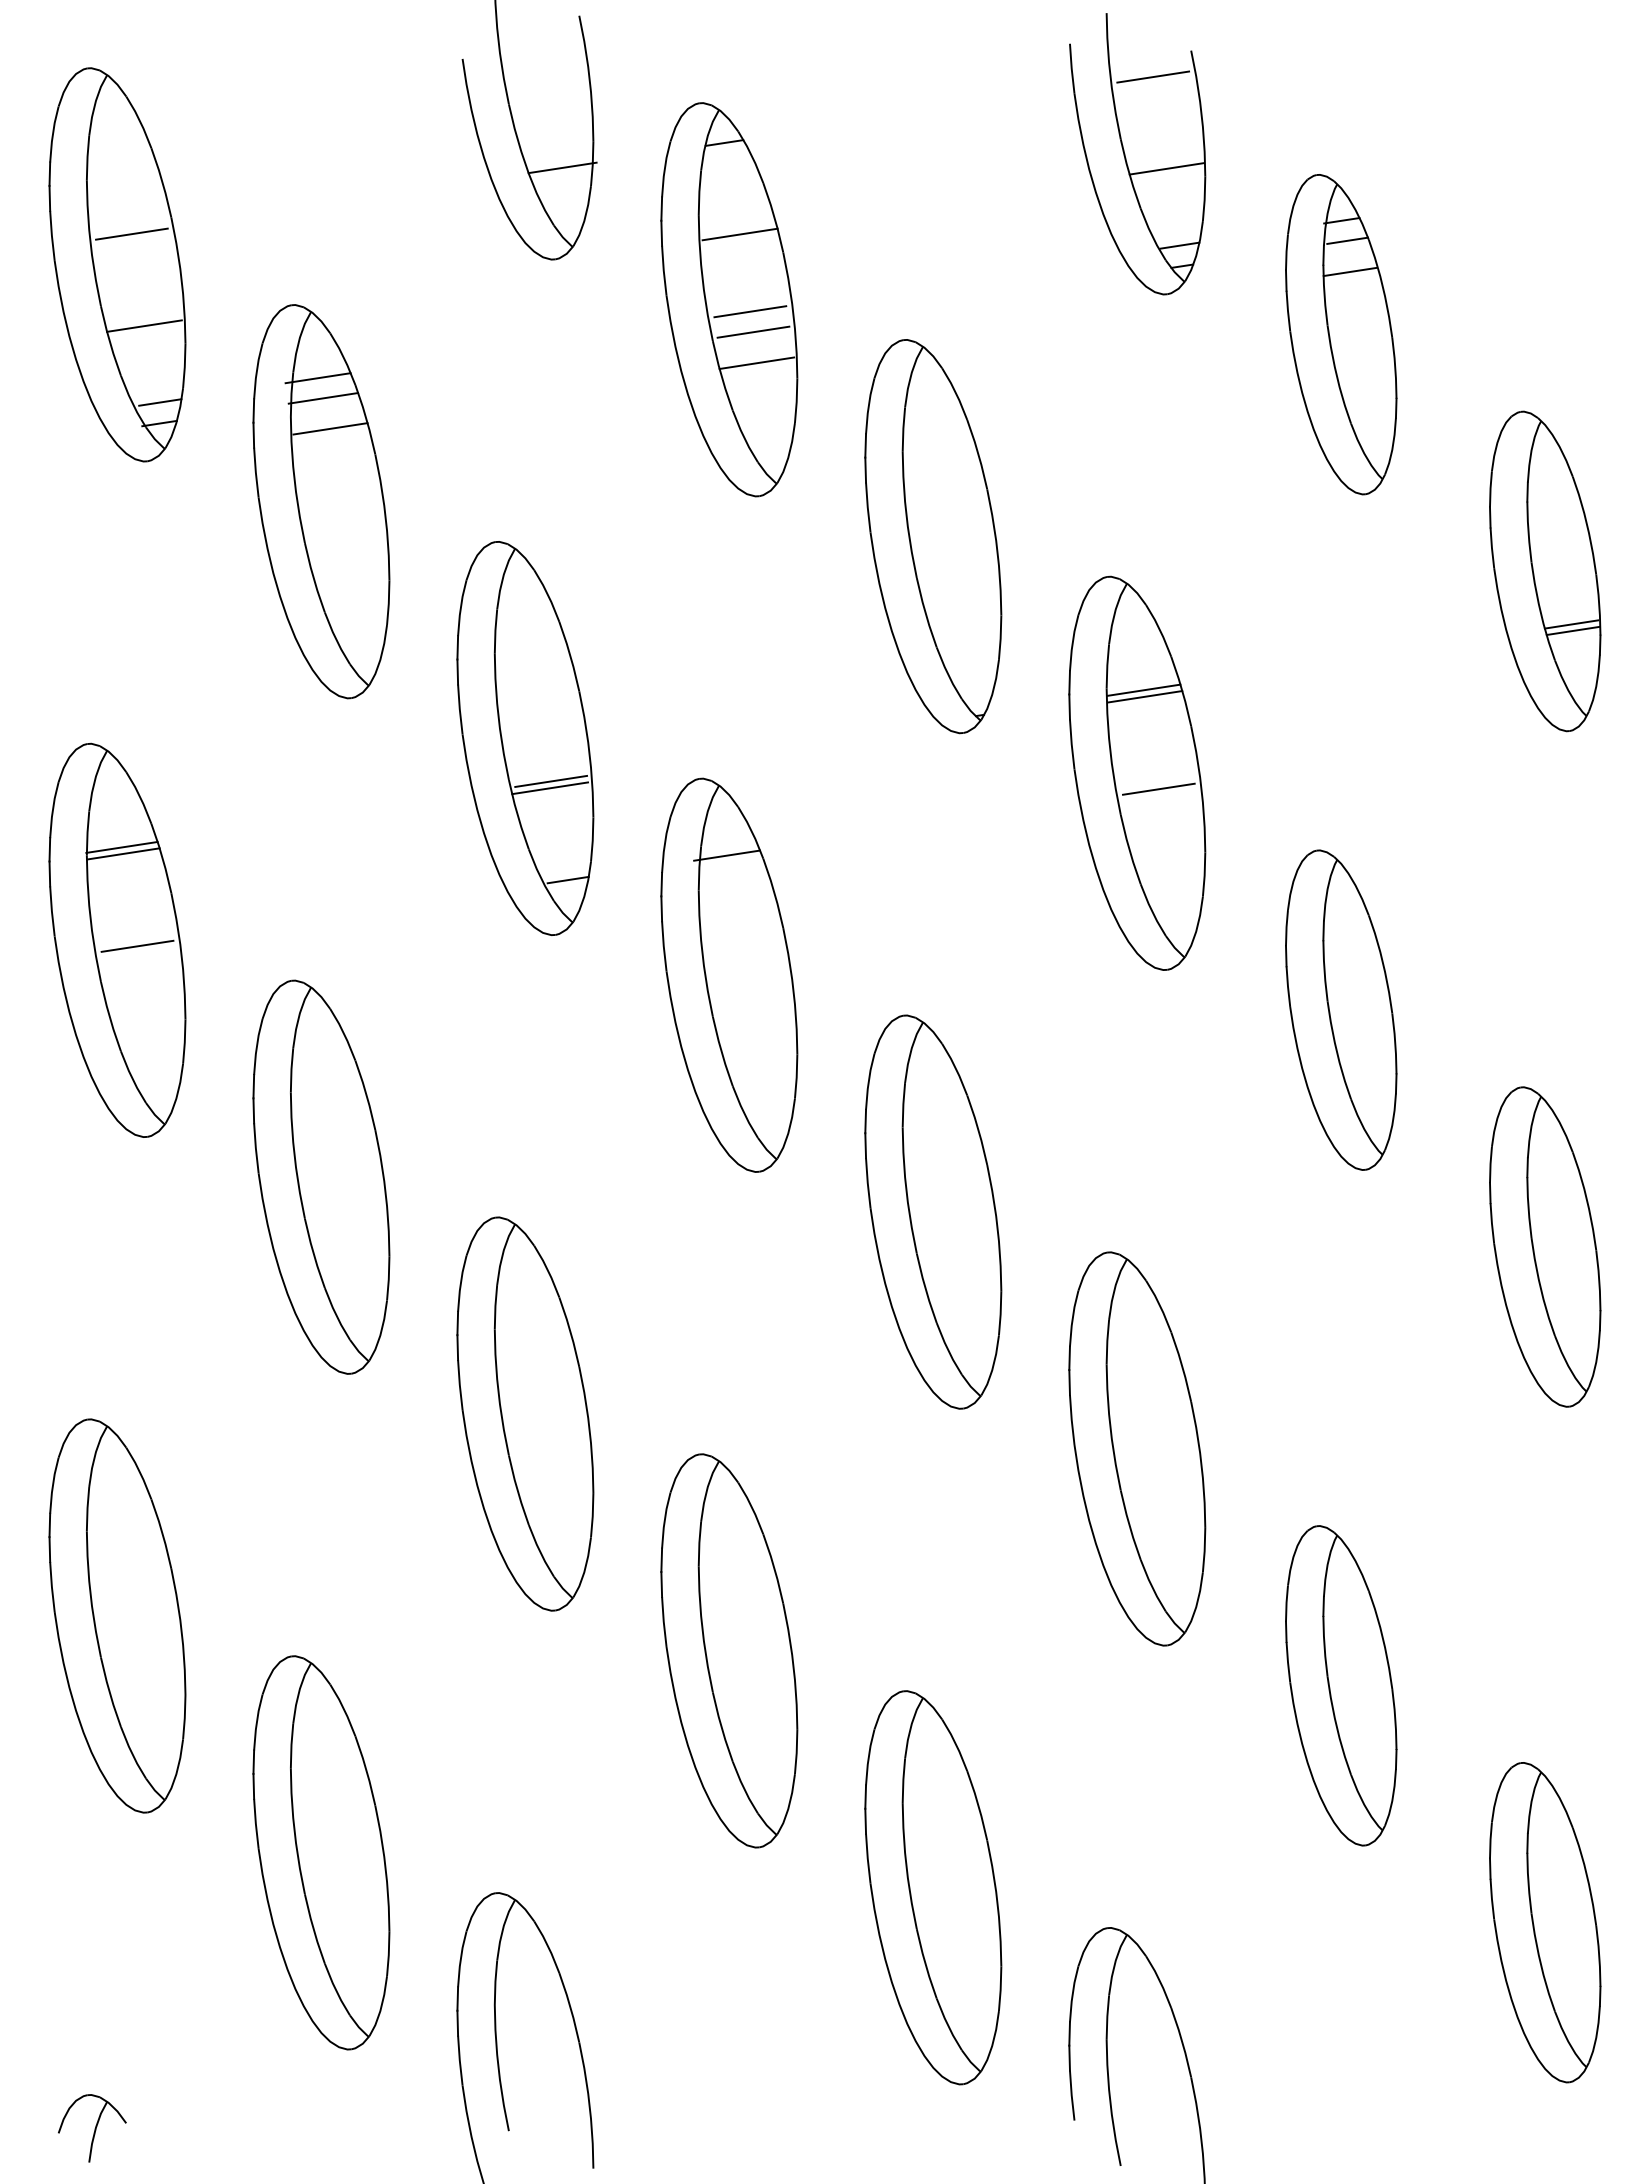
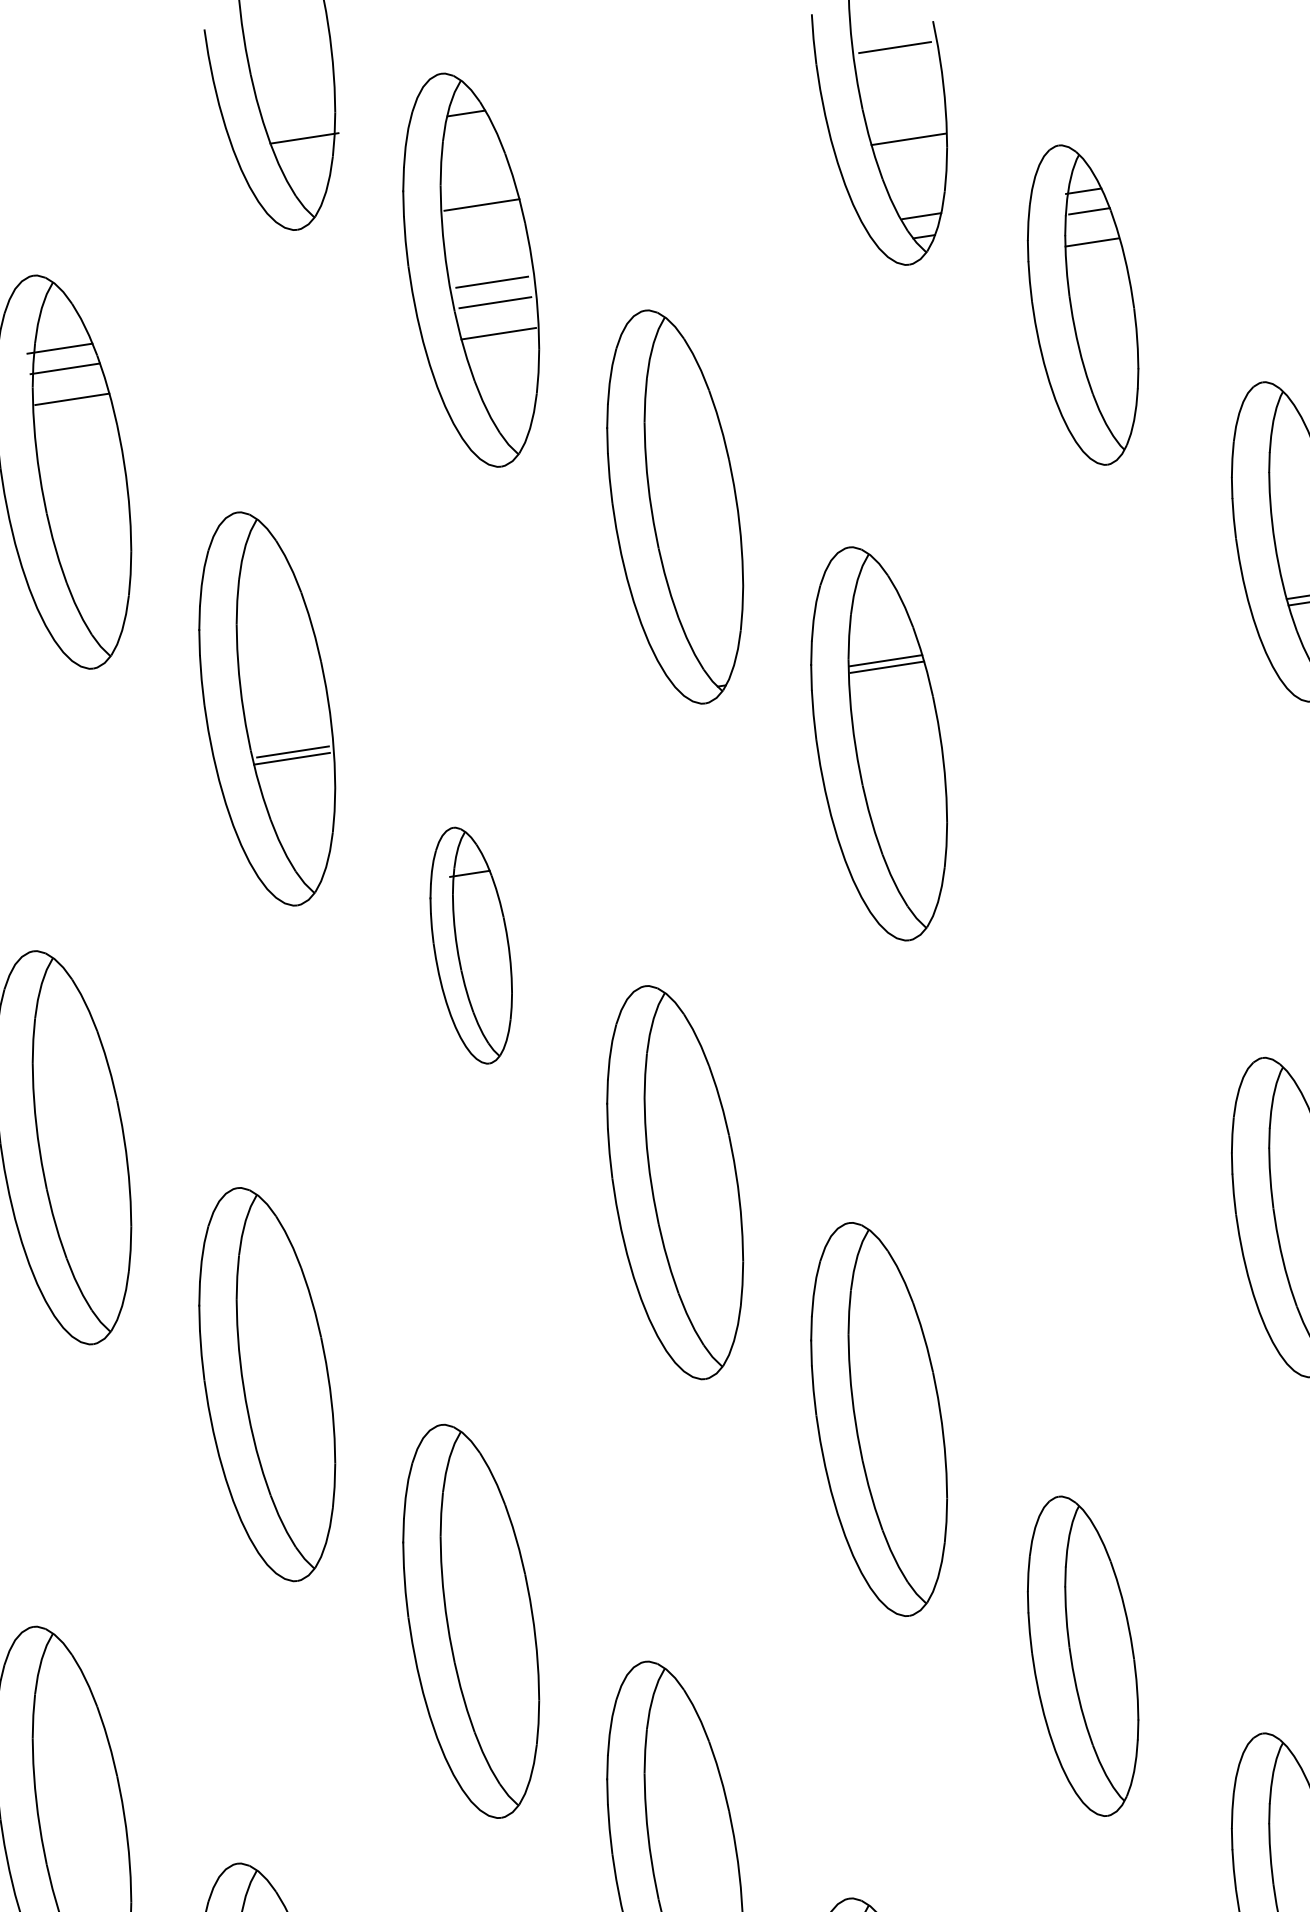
line: (1158, 788) -> (900, 759), removed
line: (567, 879) -> (309, 850), removed
part: (729, 974) -> (471, 945), size x0.6
part: (1341, 1009) -> (1083, 980), removed

